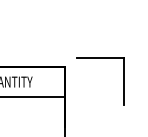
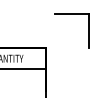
part: (99, 58) -> (71, 14), moved

